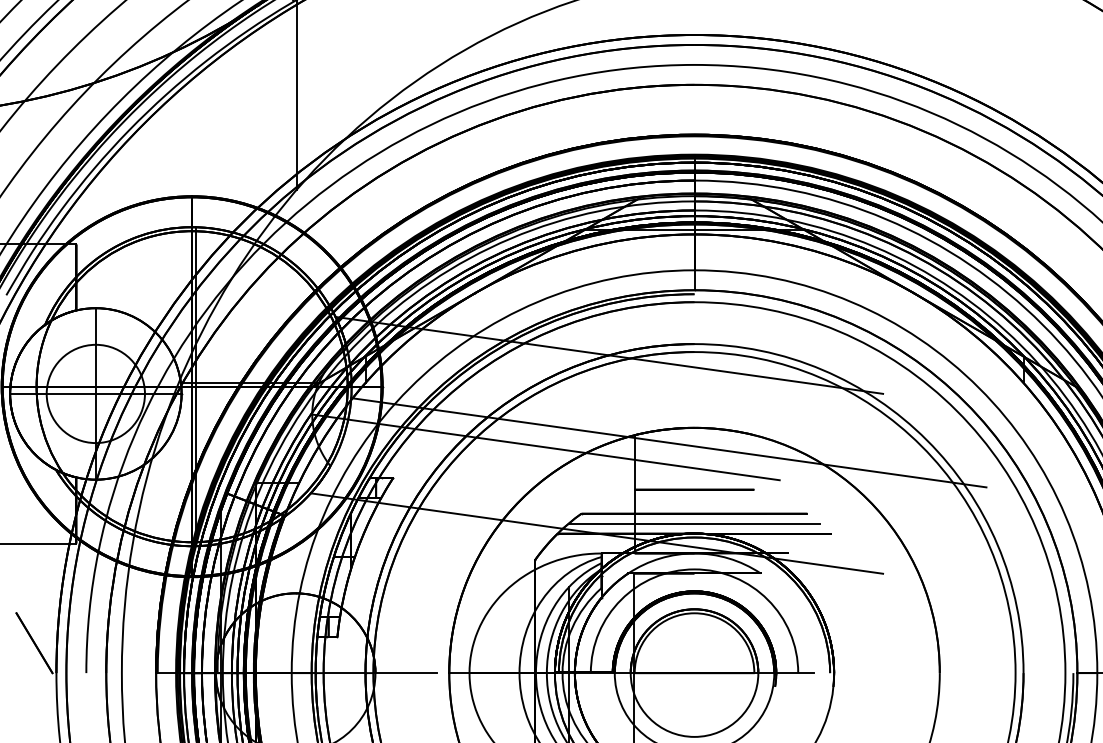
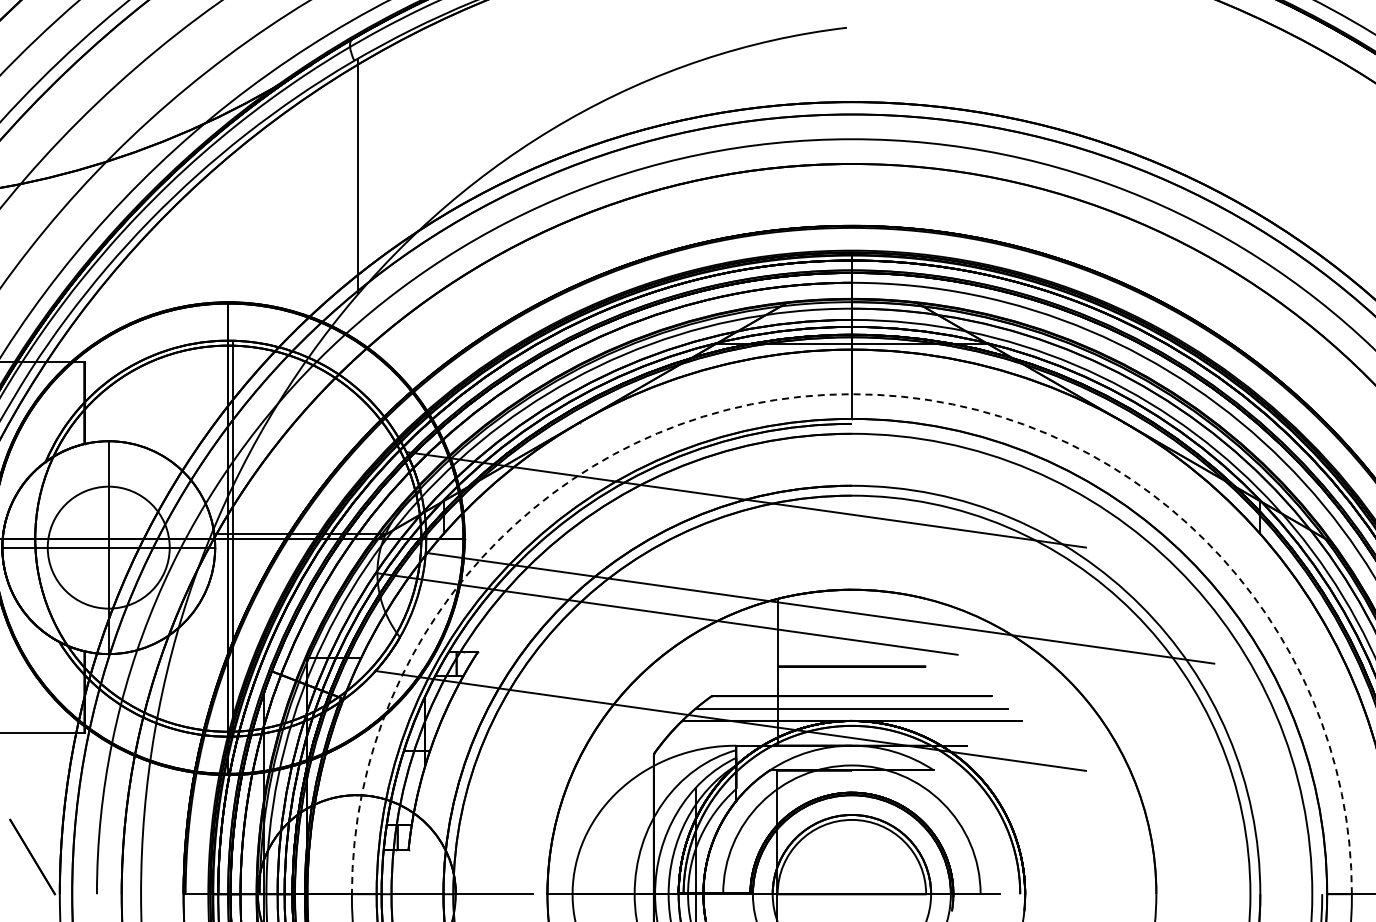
arc: (694, 270) -> (851, 394), solid -> dashed

